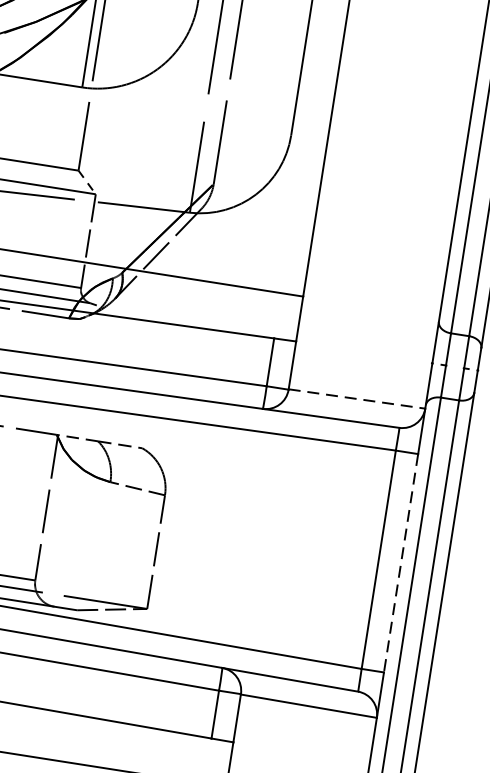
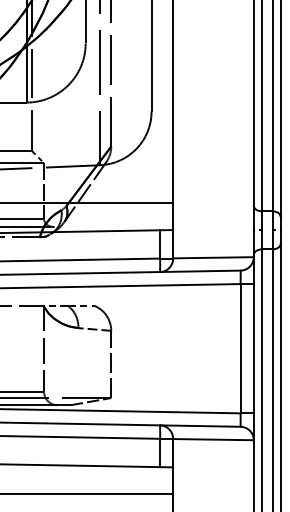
line: (357, 398) -> (213, 257), dashed -> solid
line: (400, 562) -> (253, 348), dashed -> solid

